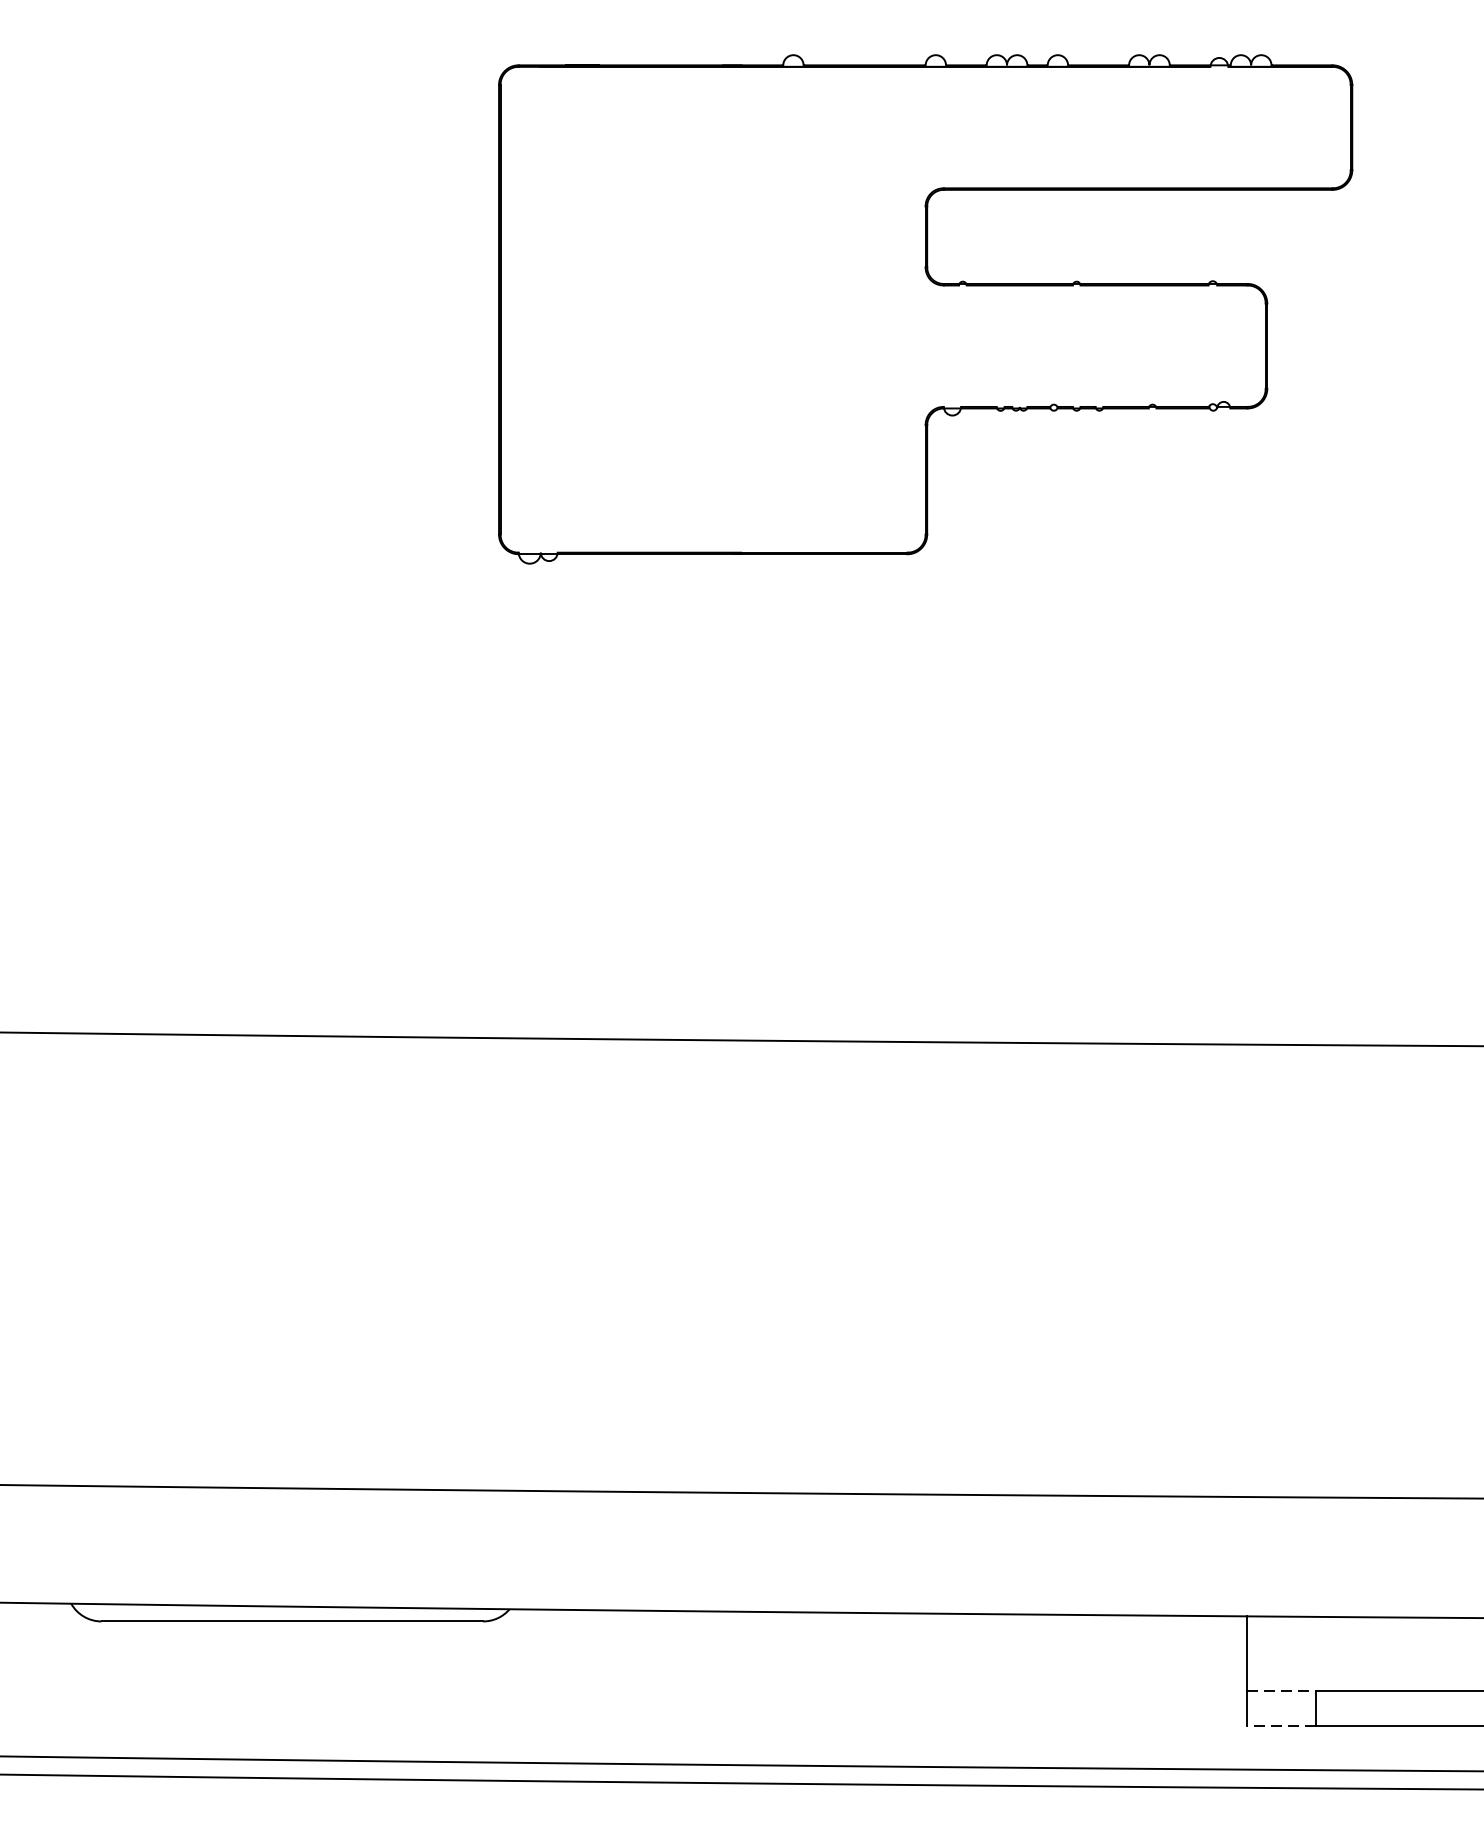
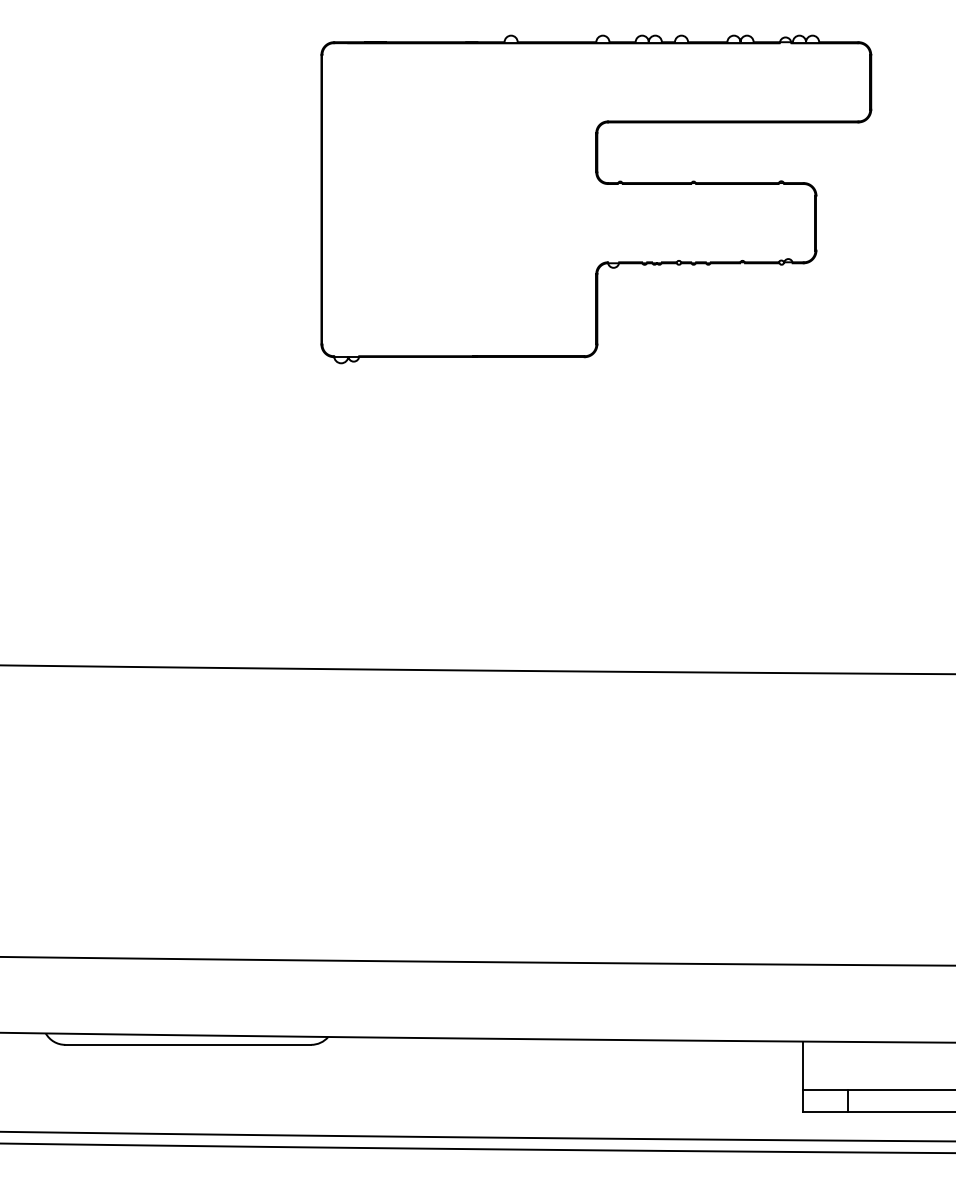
line: (1282, 1690) -> (826, 1089), dashed -> solid
line: (1281, 1724) -> (825, 1111), dashed -> solid

